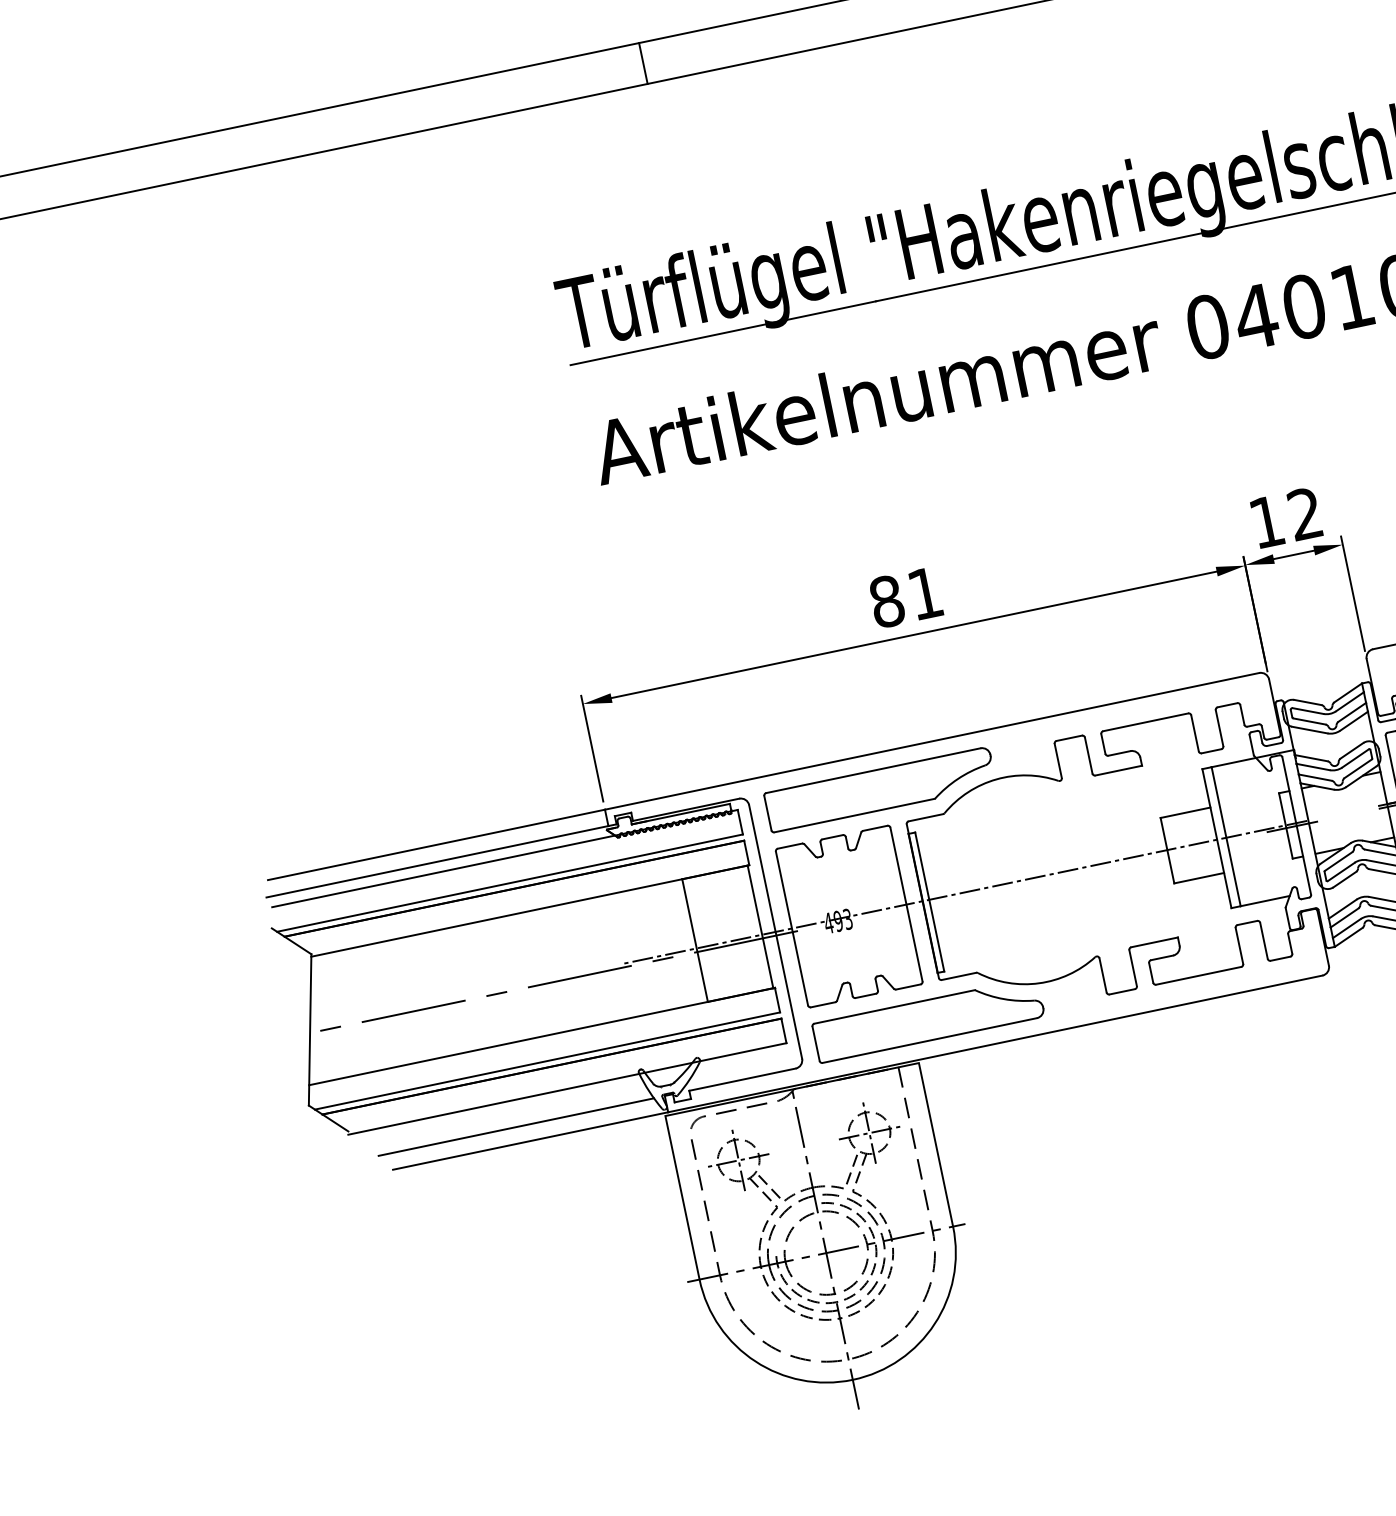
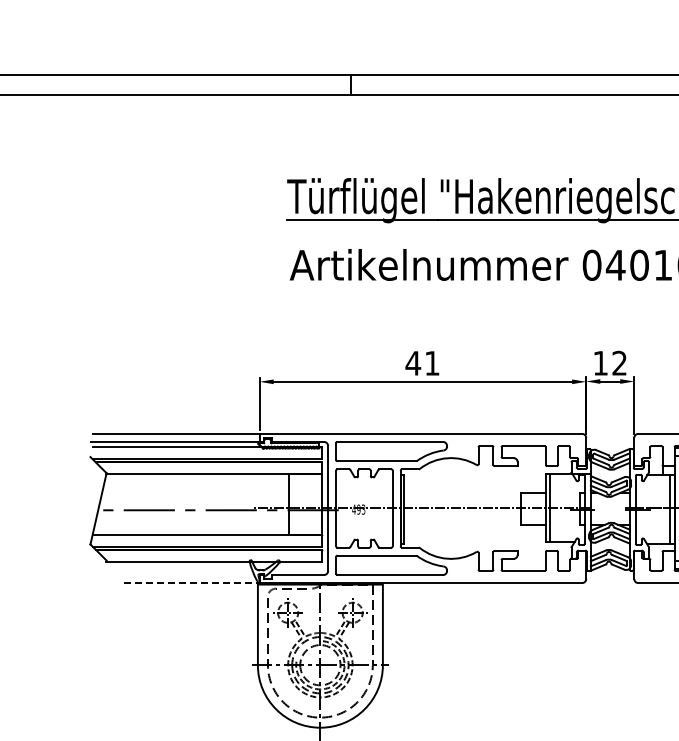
text: (886, 599) -> (413, 362), 81 -> 41
line: (516, 1127) -> (186, 575), removed
line: (530, 1141) -> (191, 583), solid -> dashed

